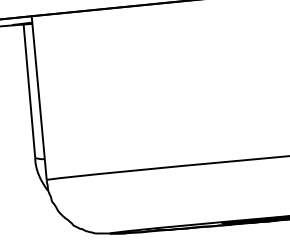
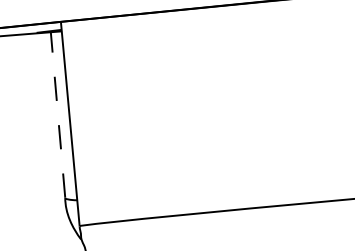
line: (29, 90) -> (58, 114), solid -> dashed

